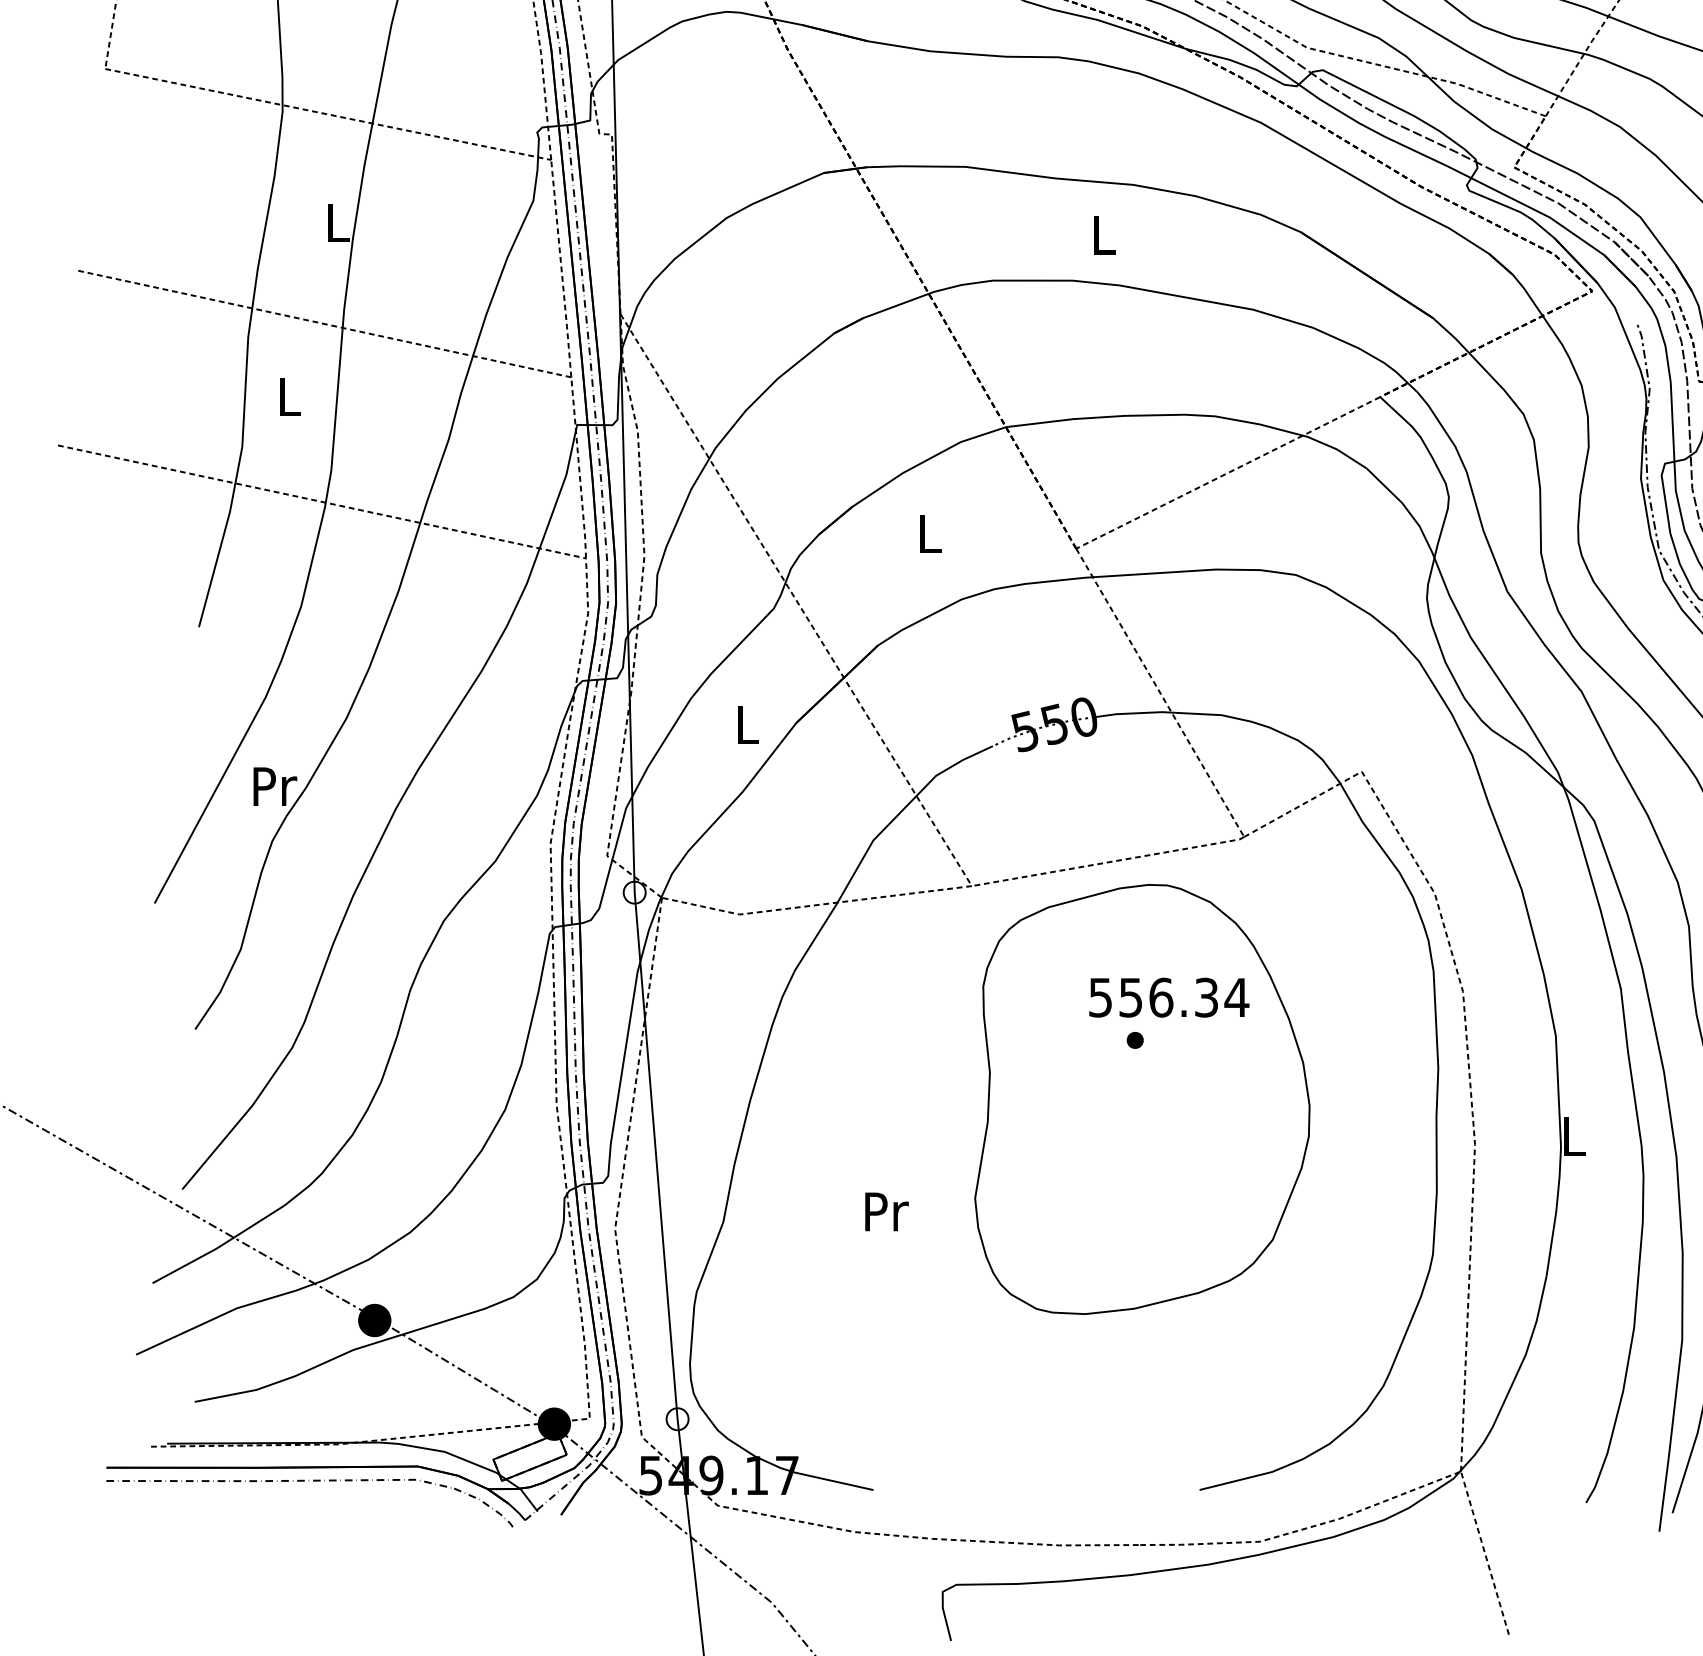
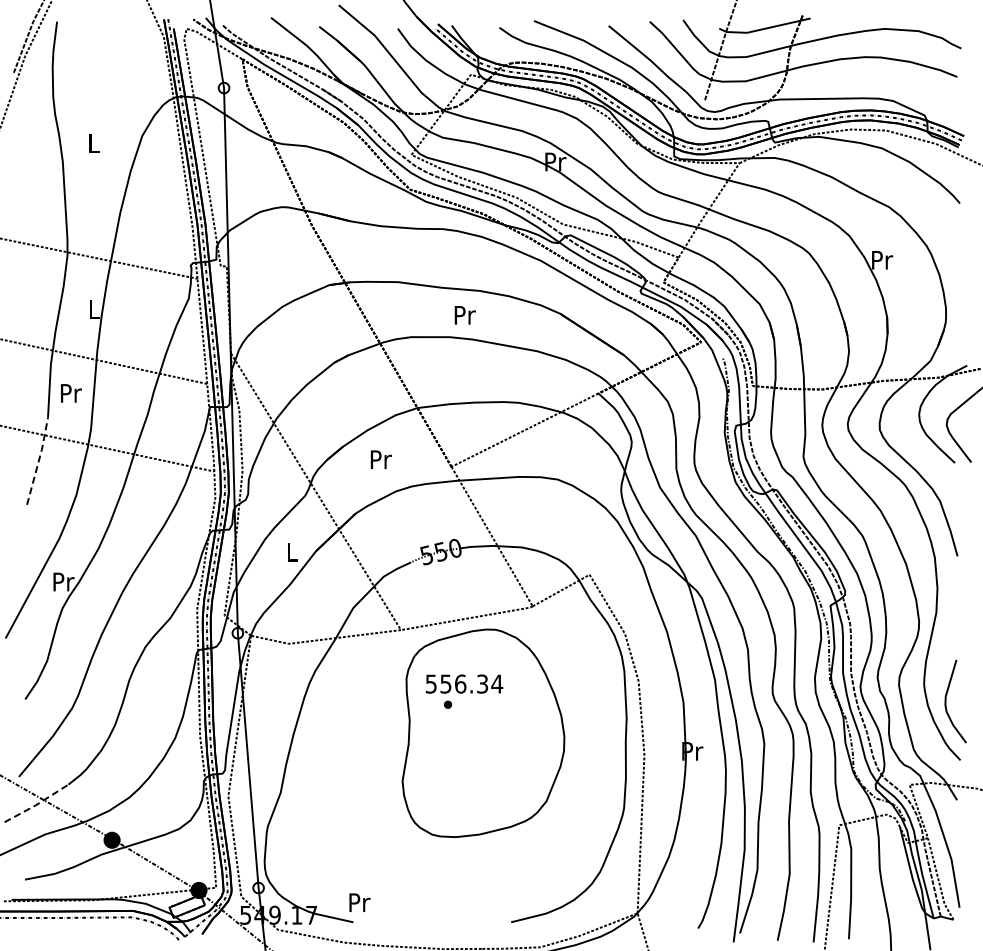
text: (1103, 235) -> (464, 315), L -> Pr
text: (290, 397) -> (71, 393), L -> Pr
text: (929, 533) -> (380, 459), L -> Pr
line: (222, 535) -> (38, 460), solid -> dashed
text: (1169, 1013) -> (464, 691), moved
text: (1574, 1137) -> (692, 751), L -> Pr
text: (886, 1211) -> (359, 902), moved
line: (218, 1246) -> (36, 804), solid -> dashed

